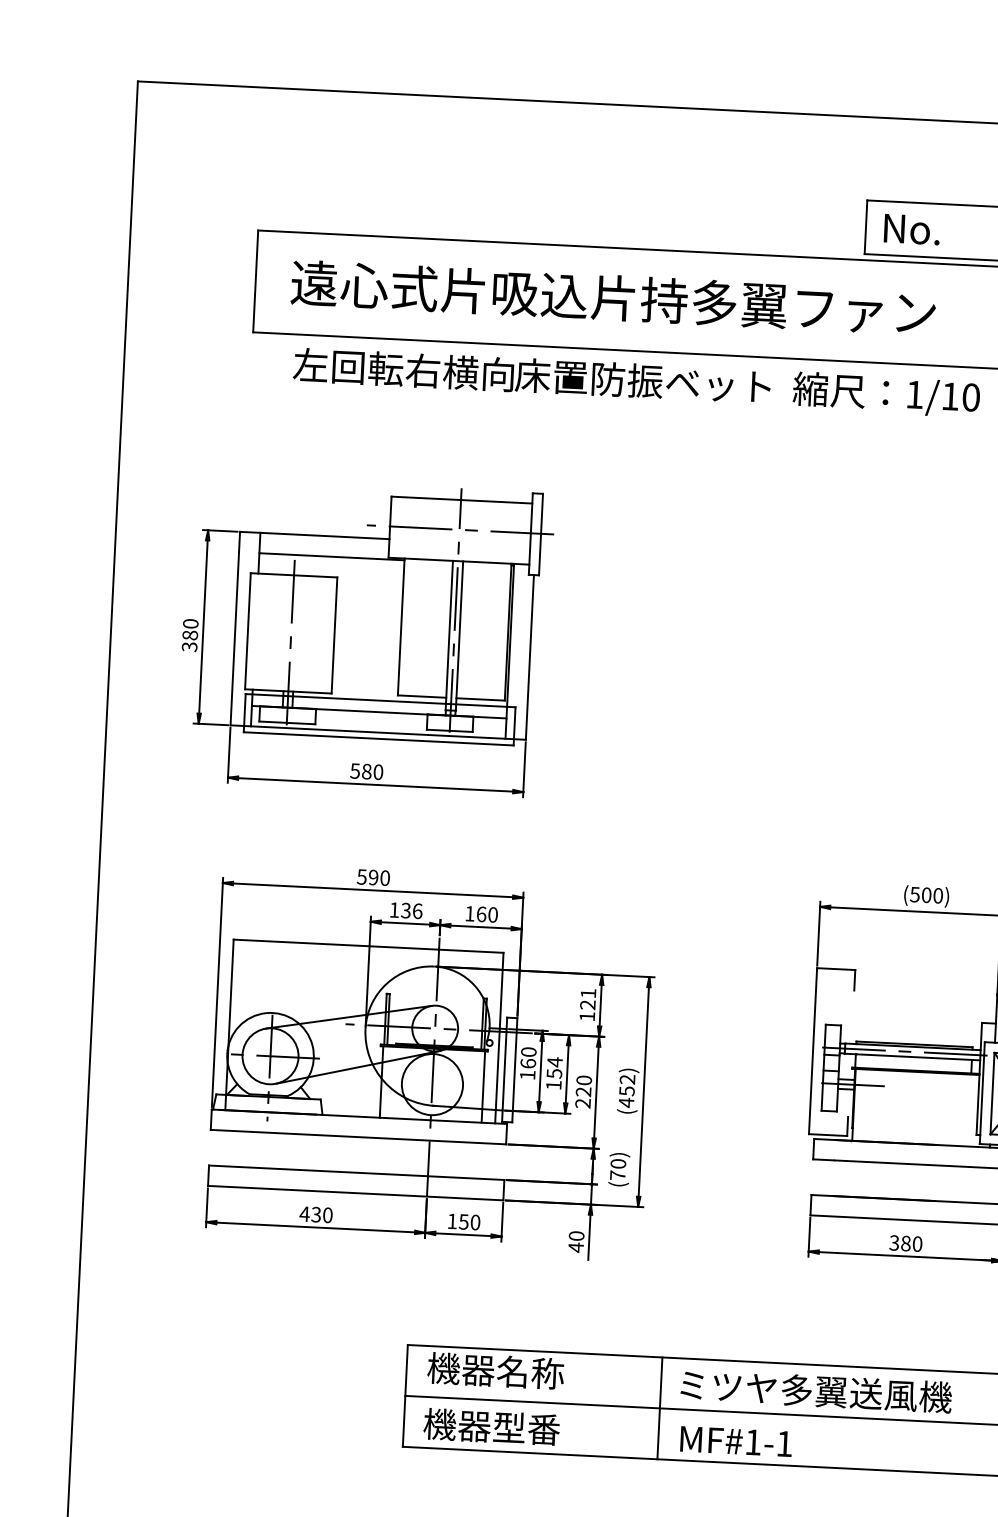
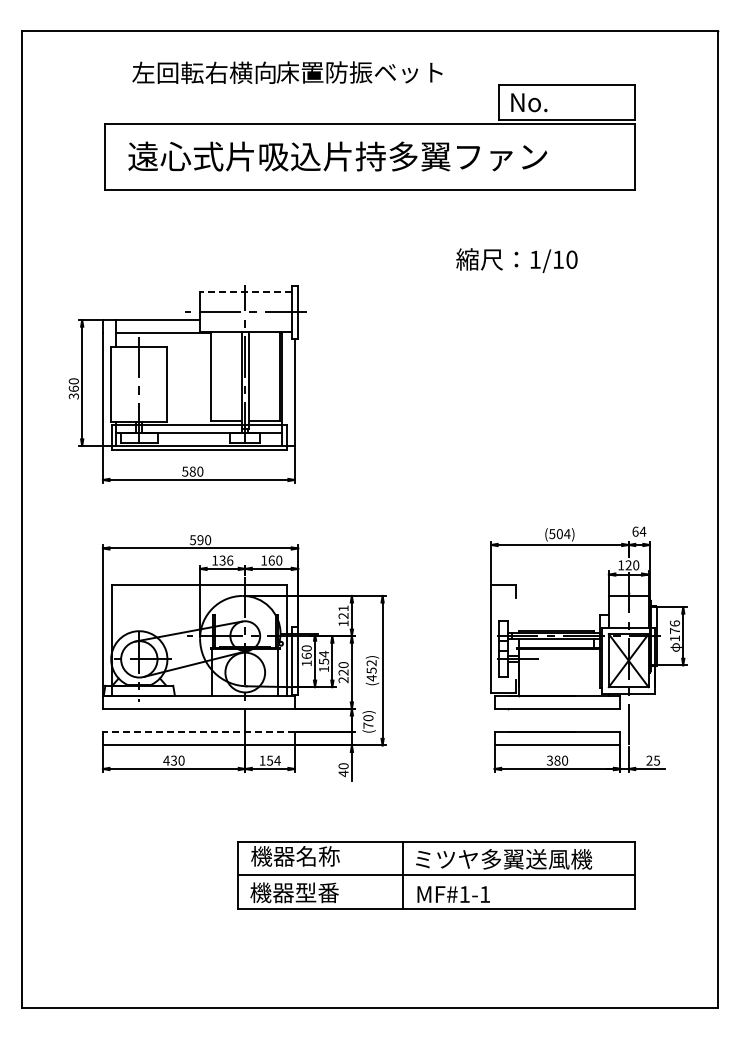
text: (532, 375) -> (287, 72), moved
text: (885, 394) -> (516, 260), moved
line: (461, 500) -> (245, 292), solid -> dashed
text: (189, 634) -> (73, 388), 380 -> 360
text: (938, 896) -> (567, 534), (500) -> (504)
line: (356, 1173) -> (198, 732), solid -> dashed
text: (475, 1222) -> (277, 760), 150 -> 154

